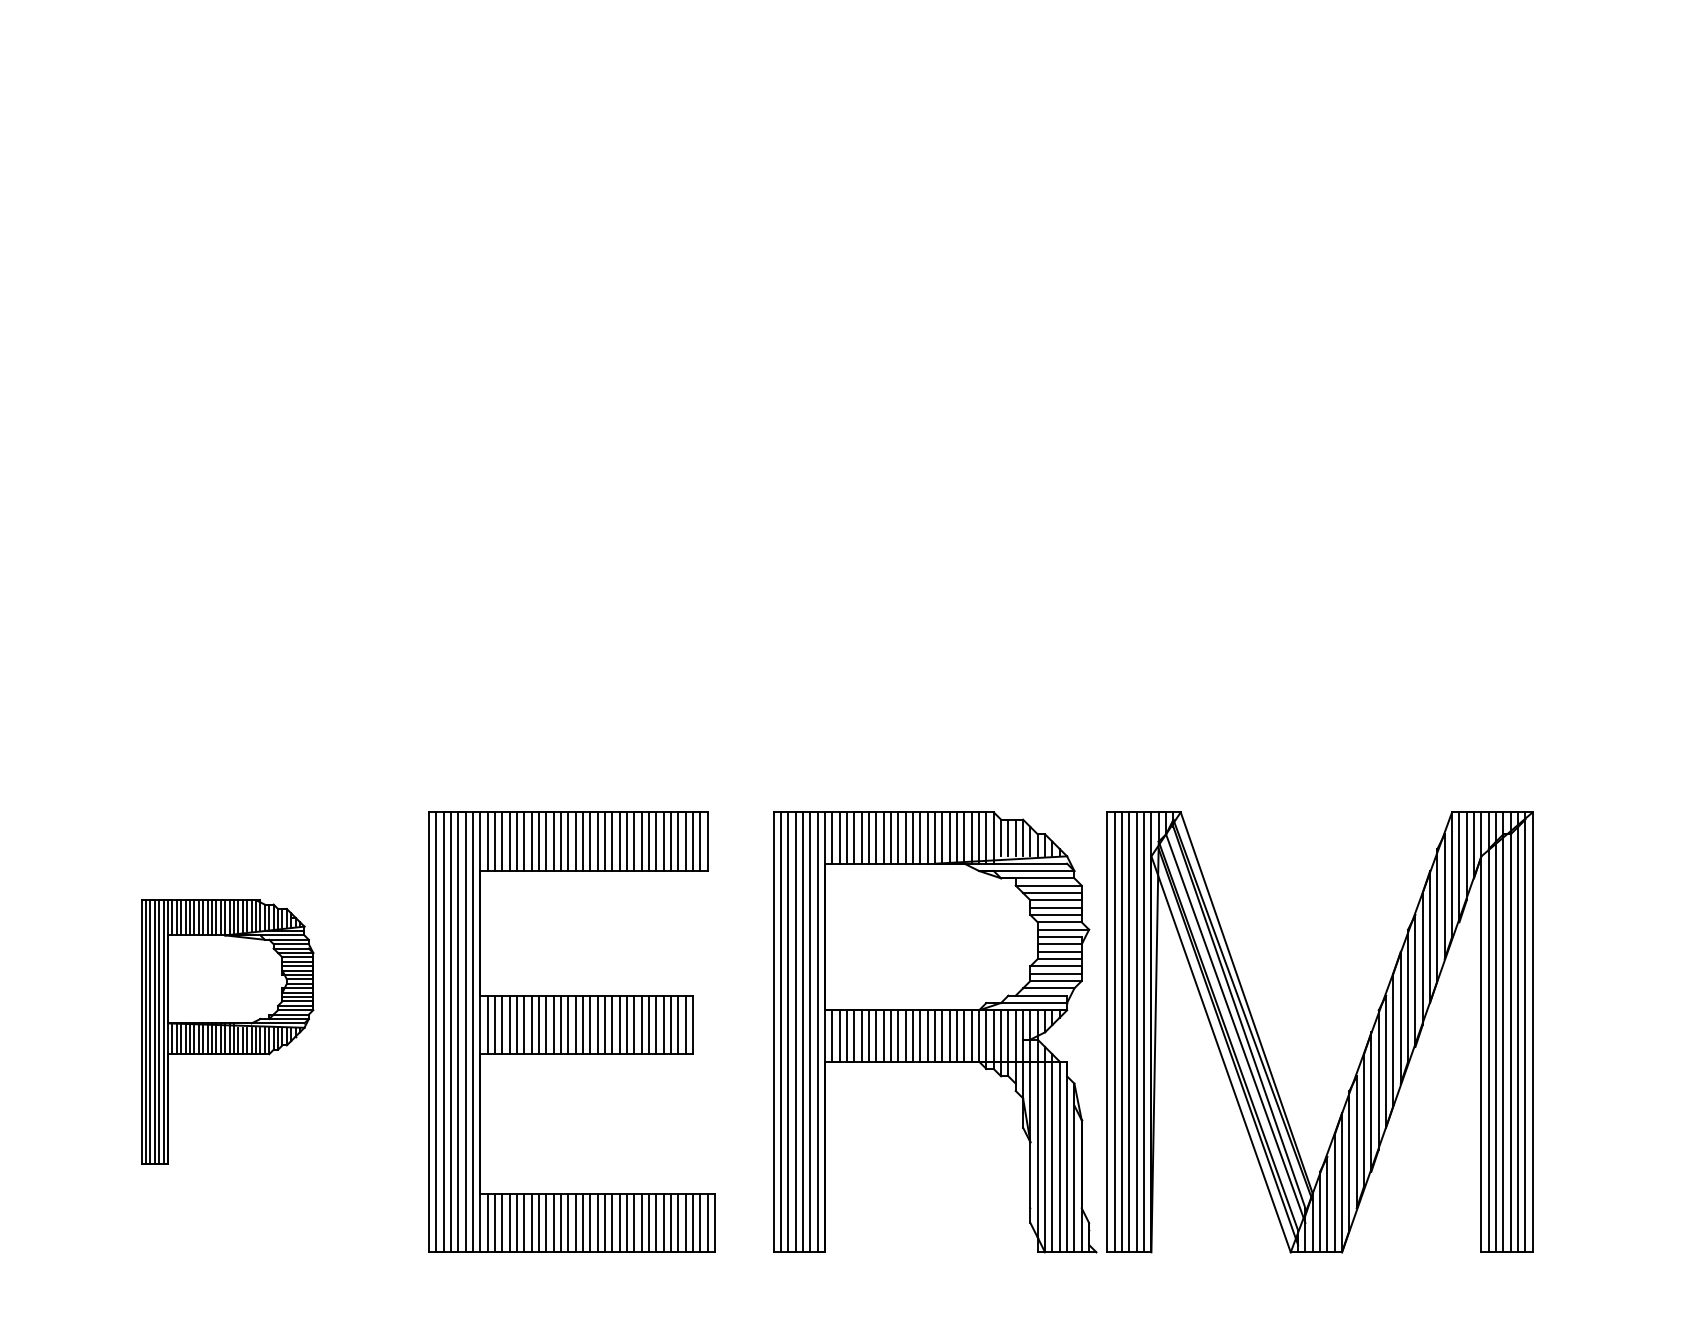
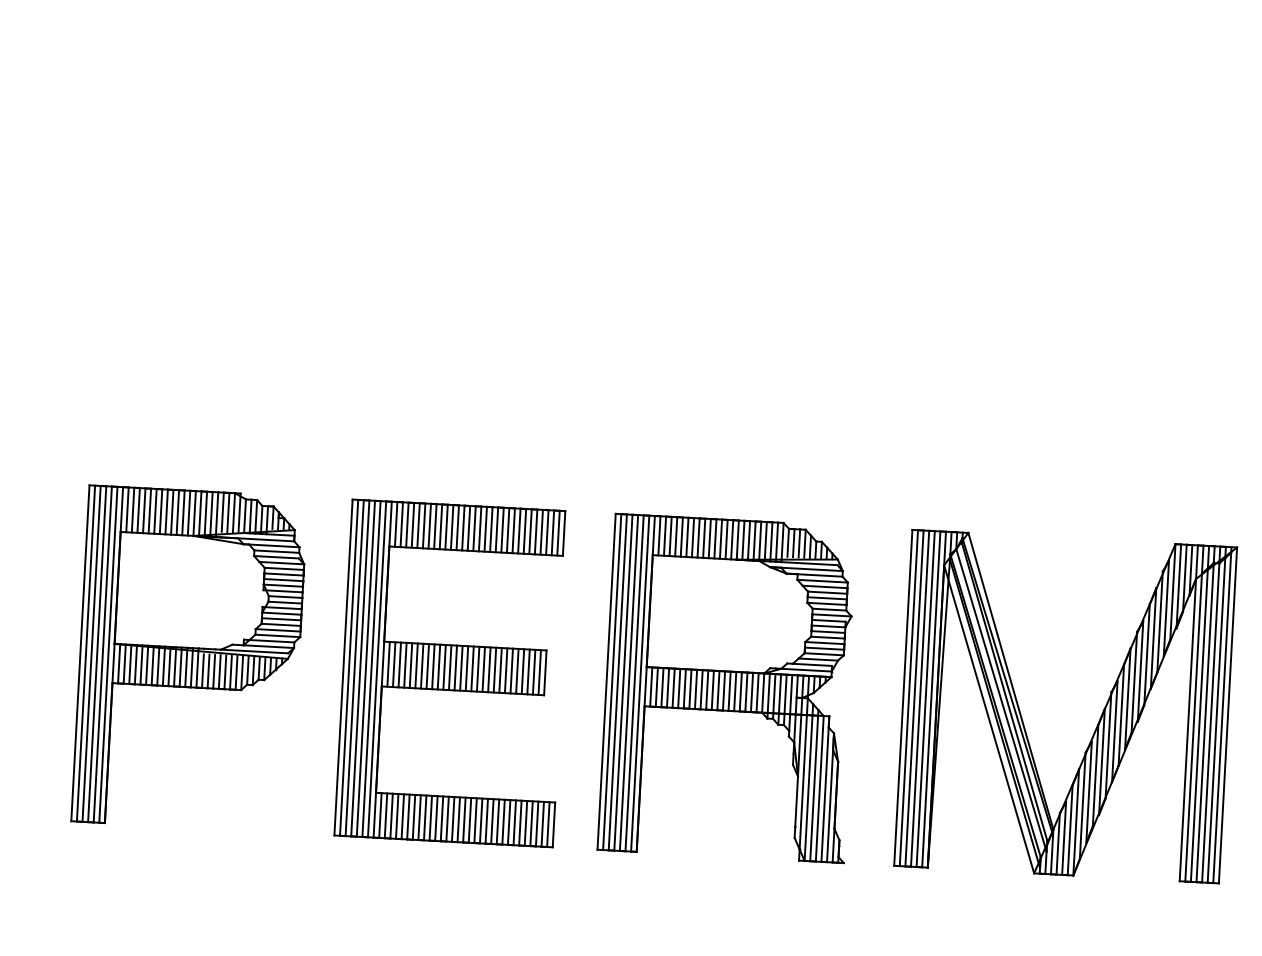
part: (227, 1031) -> (189, 658), size x1.67
part: (1364, 1048) -> (1098, 720), moved

